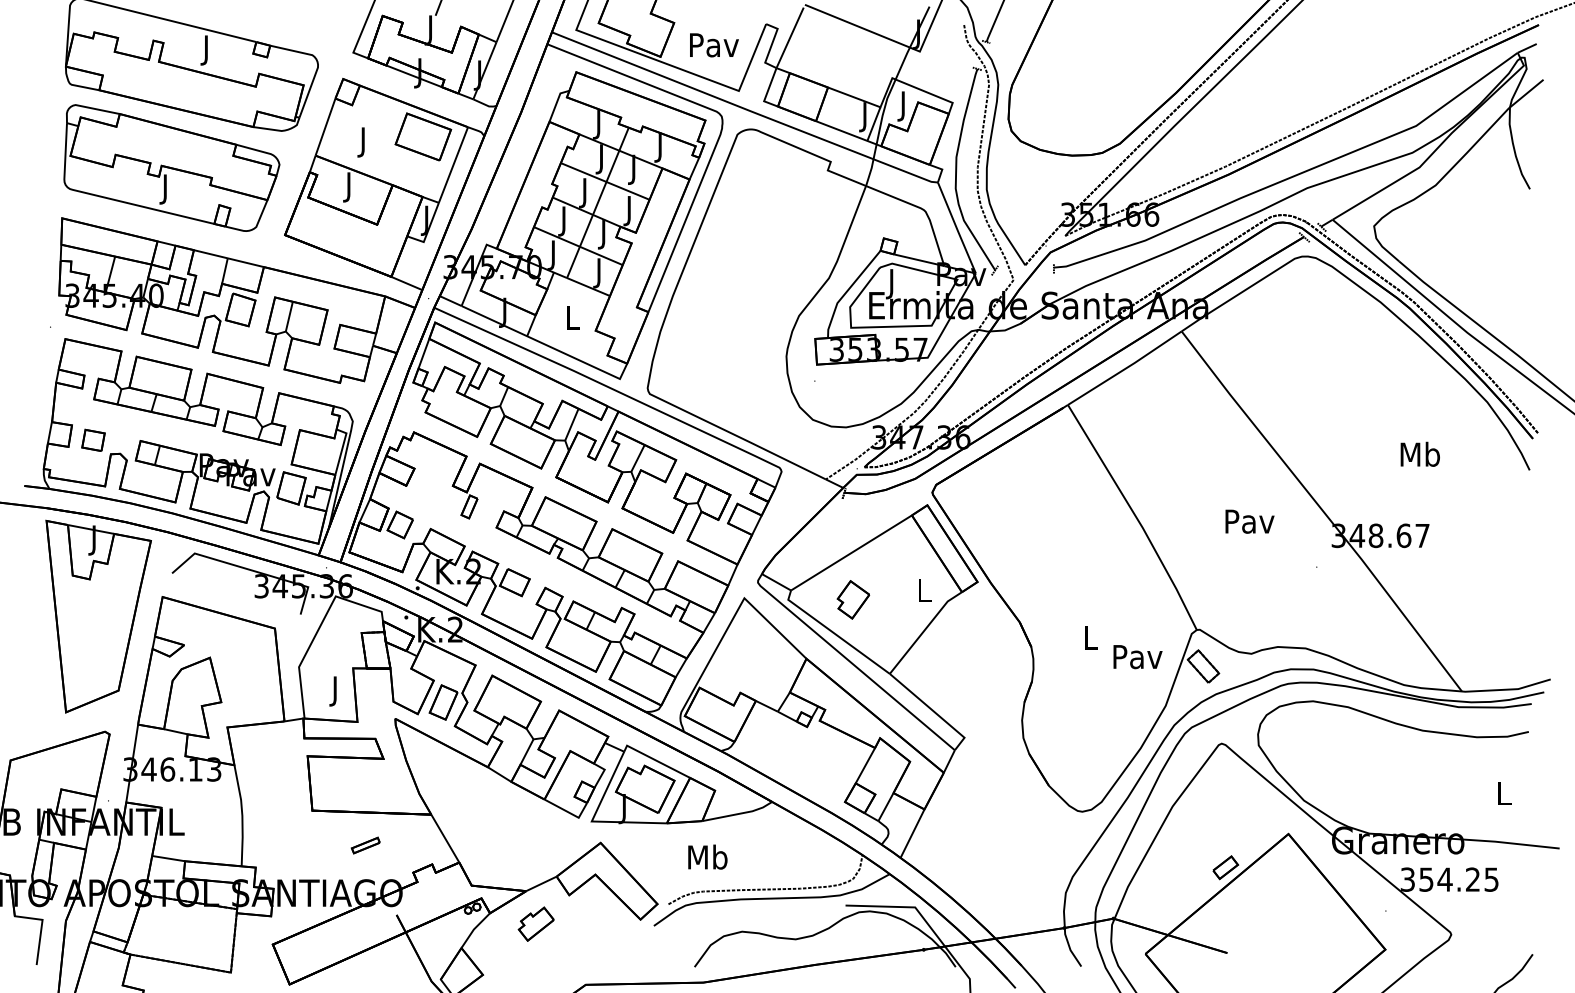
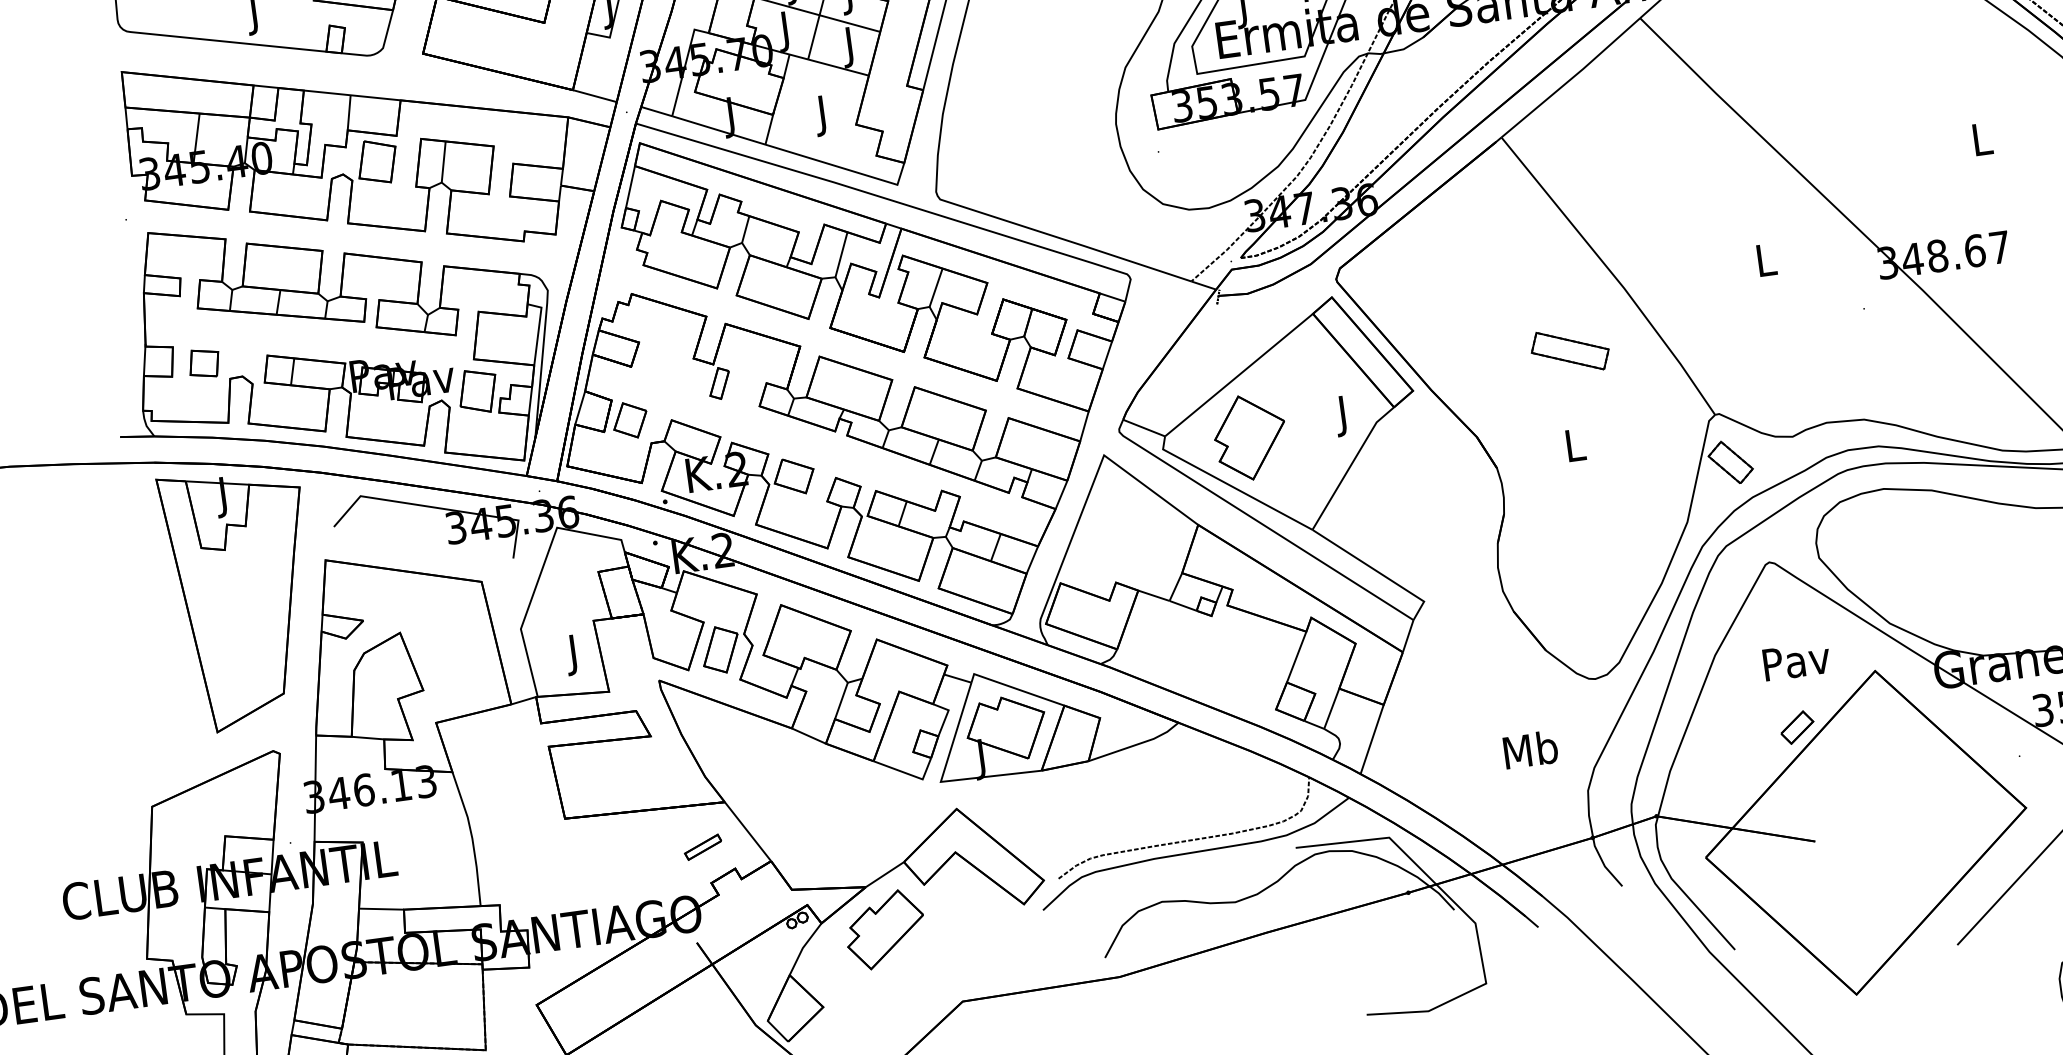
text: (572, 320) -> (823, 115), L -> J
text: (1419, 453) -> (1980, 137), Mb -> L
text: (1249, 521) -> (1765, 260), Pav -> L
part: (1096, 568) -> (1569, 351), added
text: (924, 593) -> (1344, 415), L -> J
part: (853, 599) -> (1250, 437), size x1.67
text: (1137, 657) -> (1796, 662), moved
part: (365, 845) -> (702, 847), moved
text: (707, 856) -> (1530, 748), moved
part: (536, 923) -> (885, 928), size x1.67

